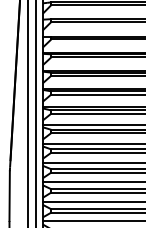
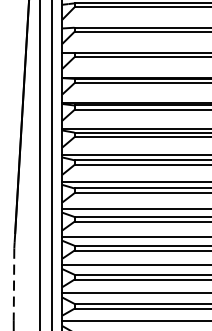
line: (9, 196) -> (13, 285), solid -> dashed

